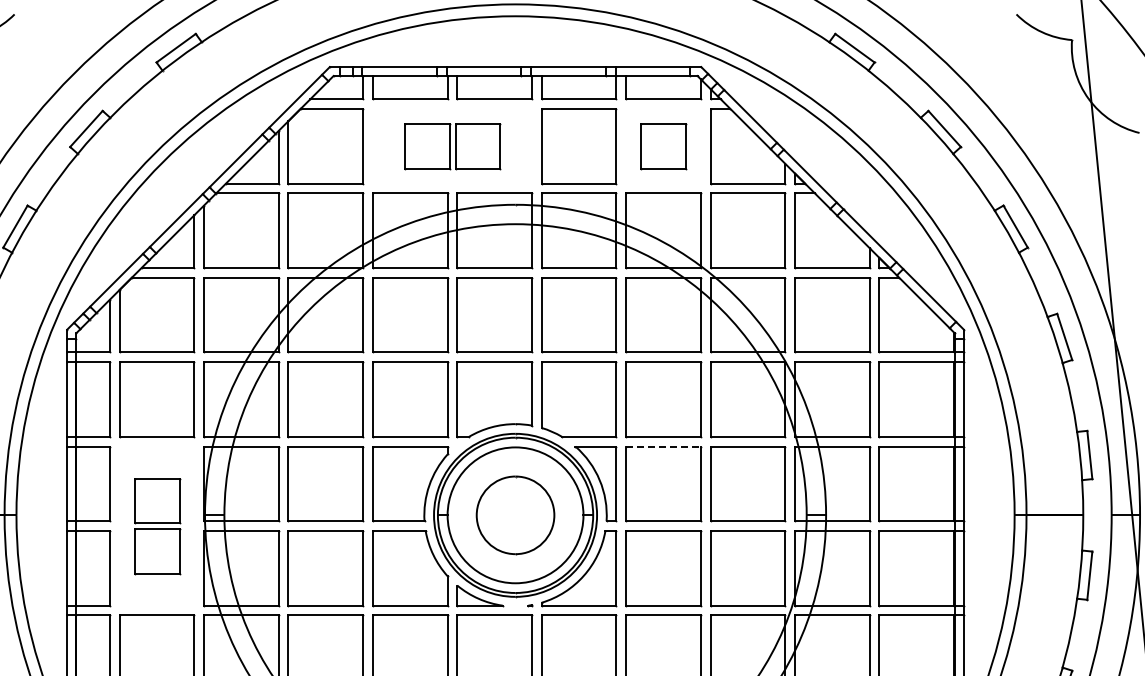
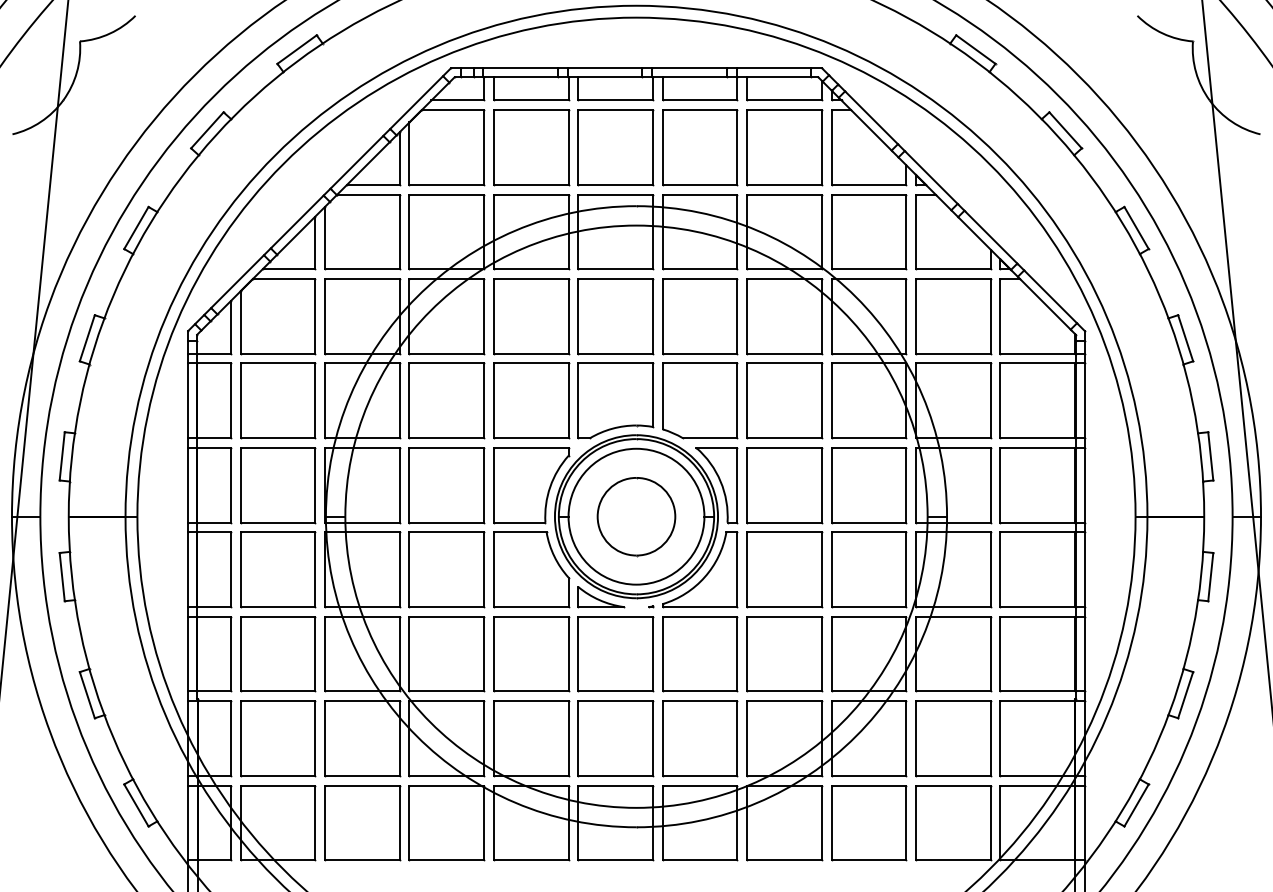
part: (452, 146) -> (573, 147), size x1.67
part: (663, 146) -> (784, 147), size x1.67
line: (663, 446) -> (784, 447), dashed -> solid
part: (157, 526) -> (278, 527), size x1.67

